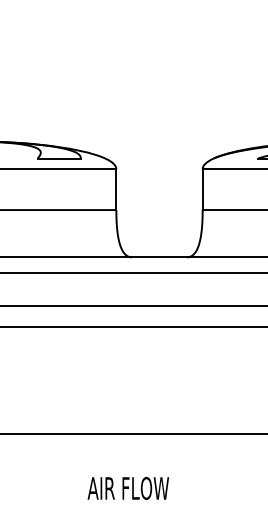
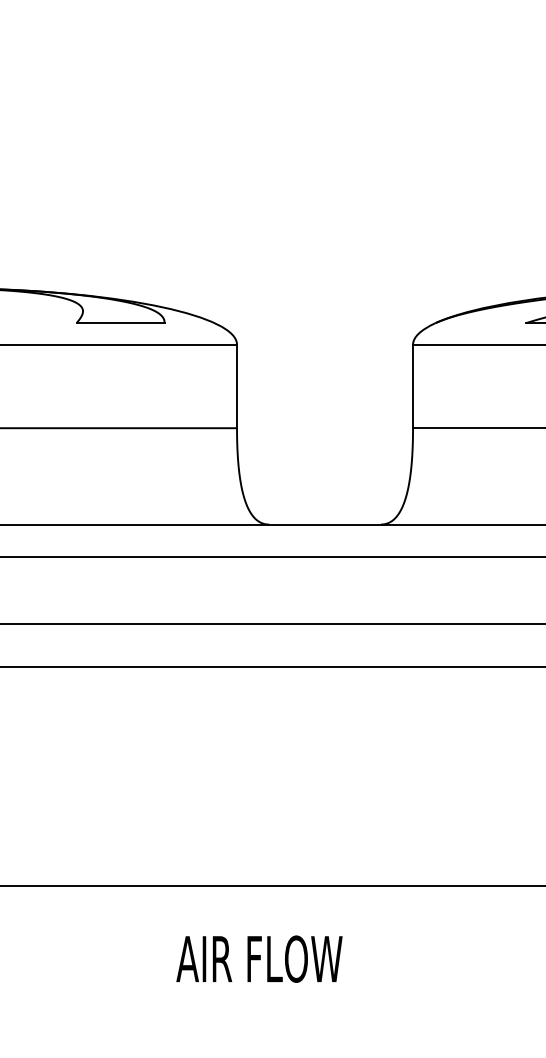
text: (127, 487) -> (257, 957), moved

